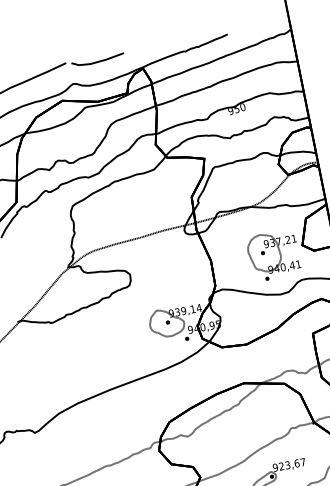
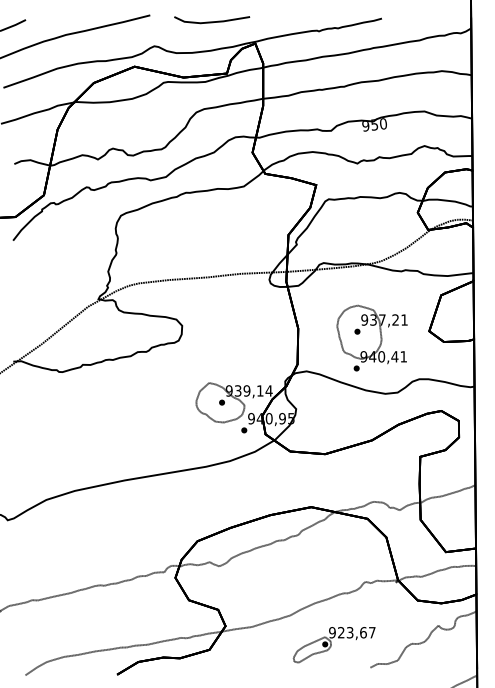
line: (98, 61) -> (212, 21), moved
part: (273, 255) -> (371, 337), moved

